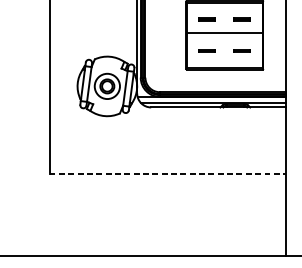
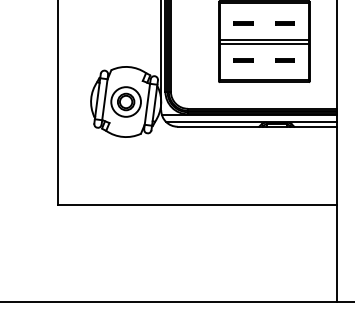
line: (224, 36) -> (264, 43), added
line: (167, 174) -> (197, 205), dashed -> solid

